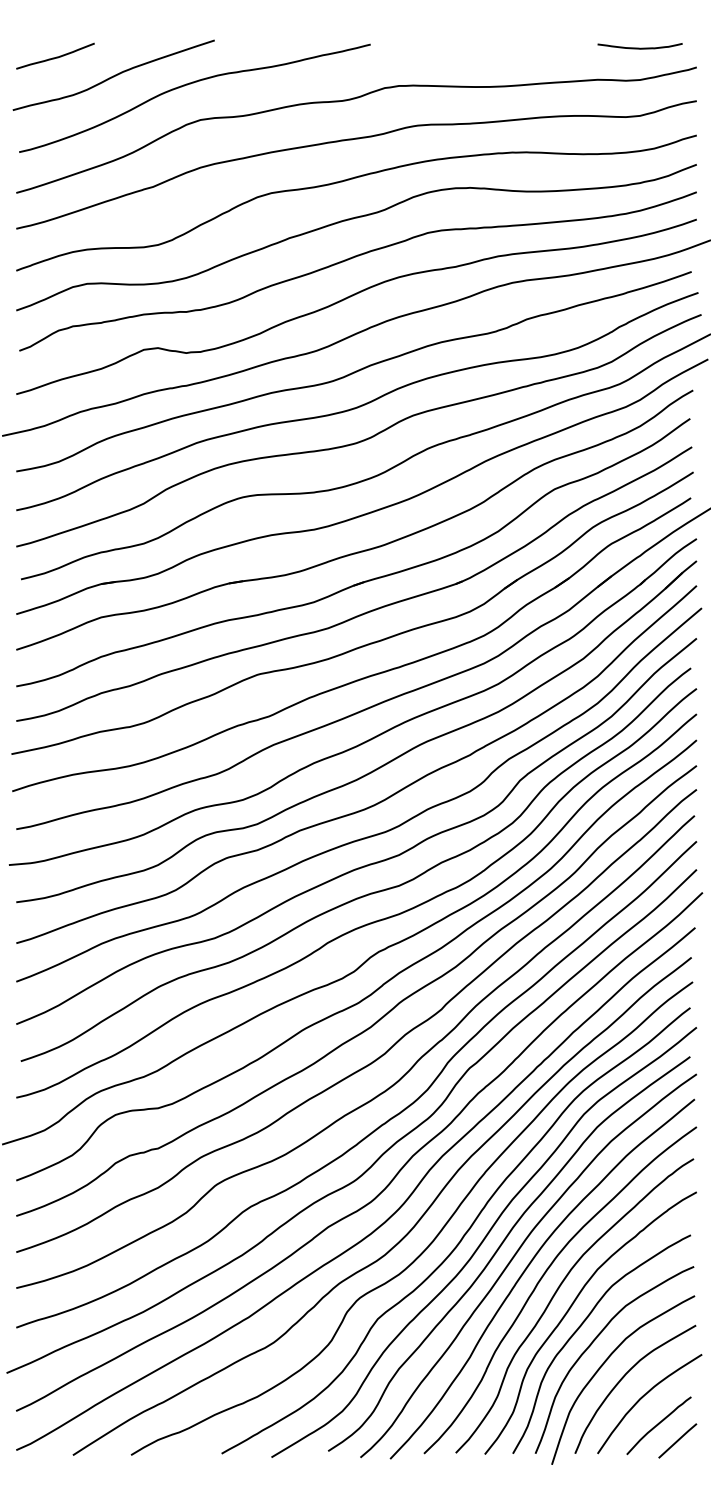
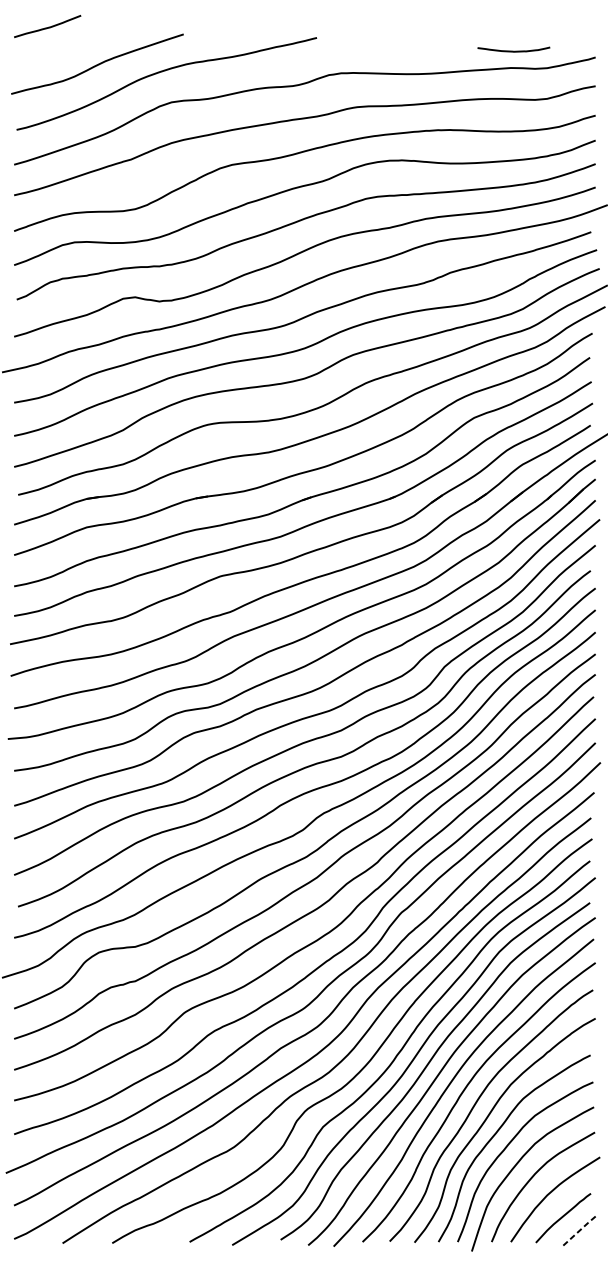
curve: (639, 47) -> (513, 50), moved
curve: (56, 56) -> (48, 26), moved
line: (678, 1440) -> (580, 1230), solid -> dashed

